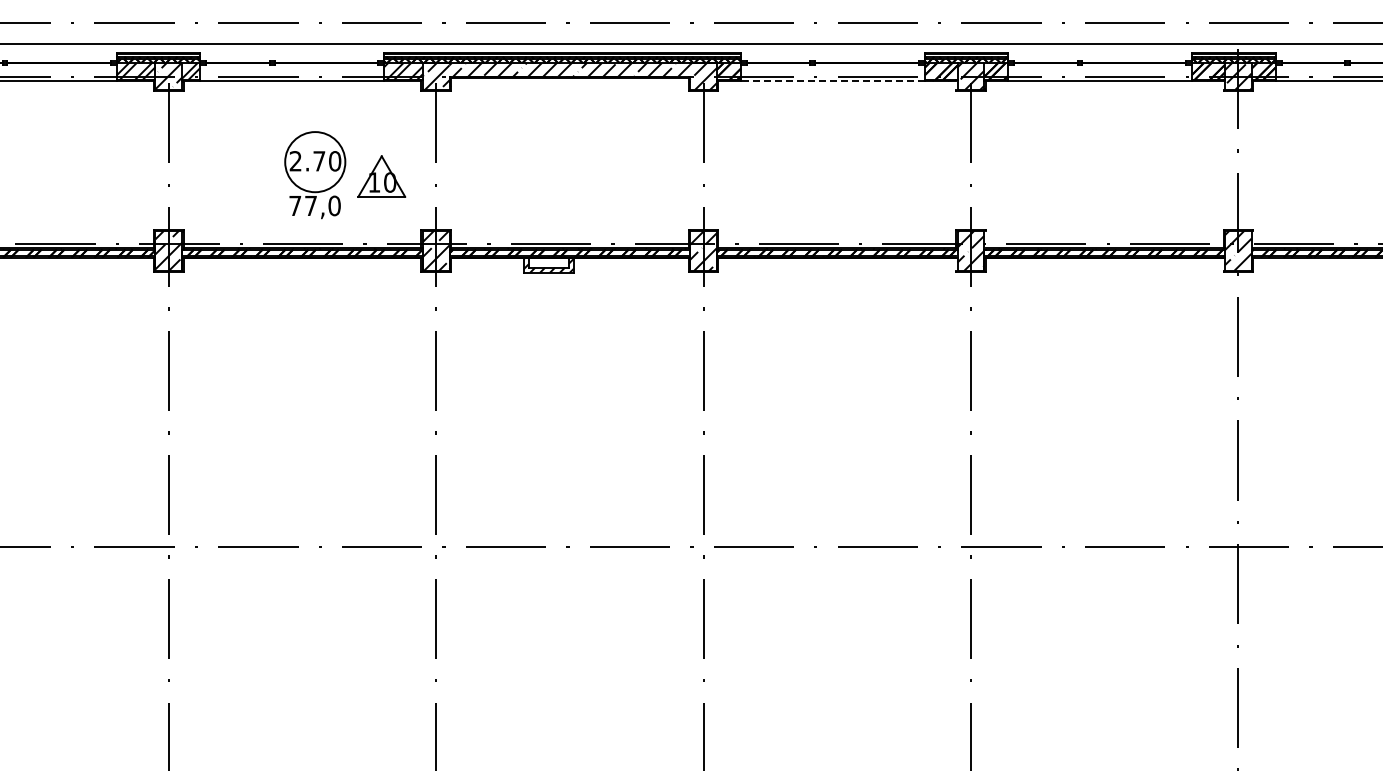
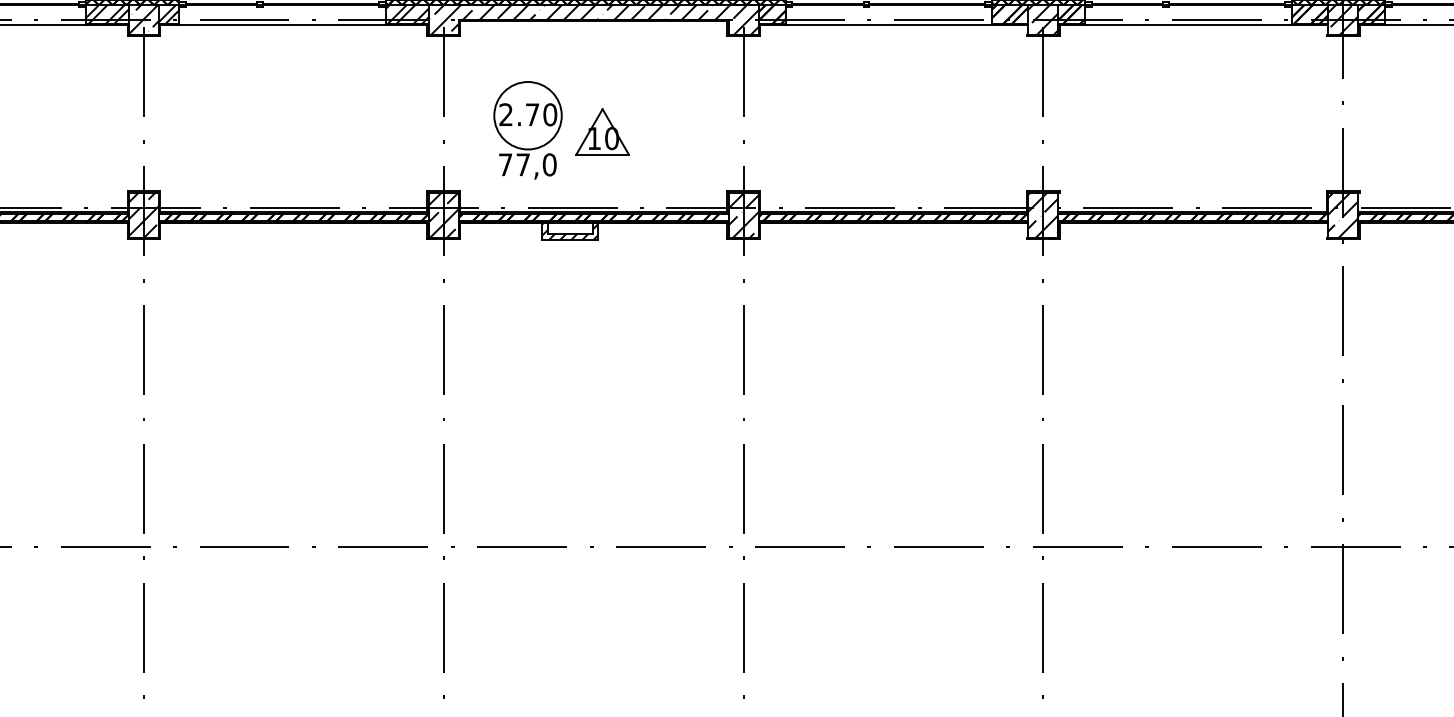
line: (832, 81) -> (888, 25), dashed -> solid
part: (345, 175) -> (561, 130), moved

